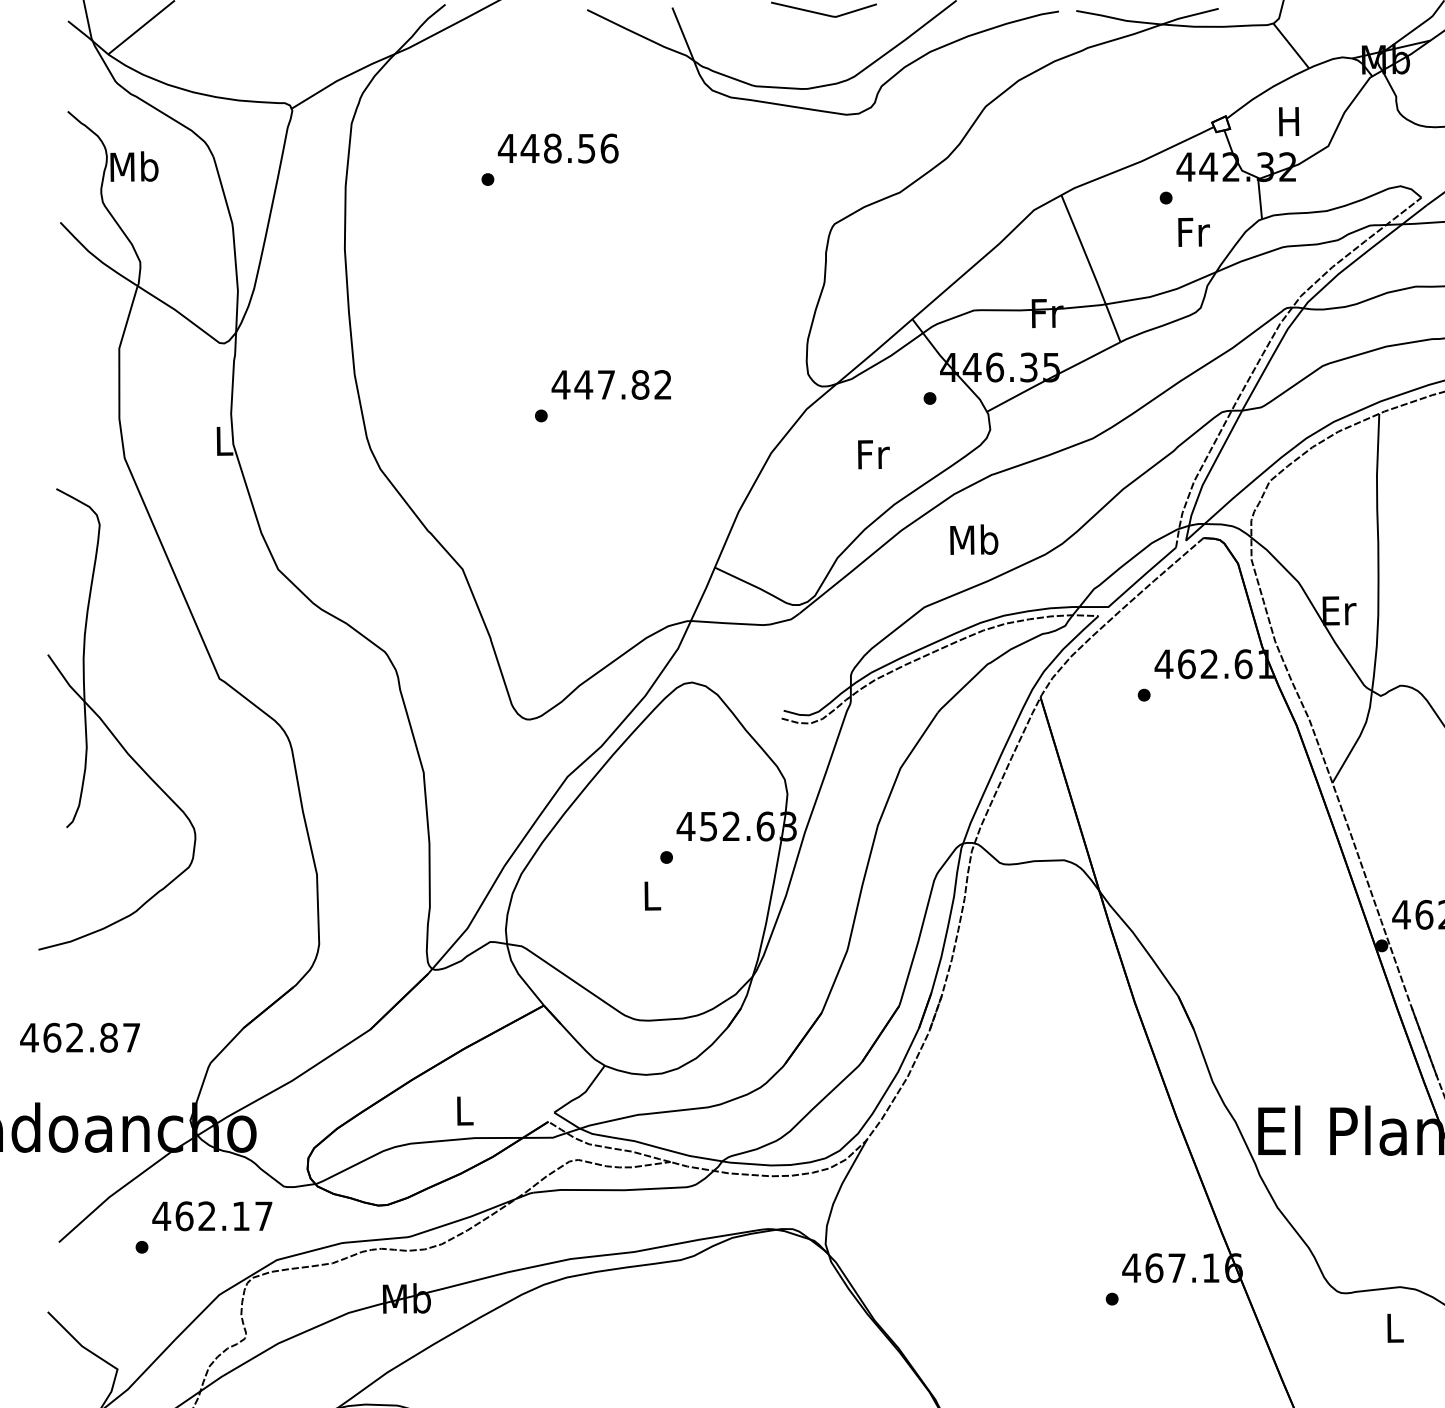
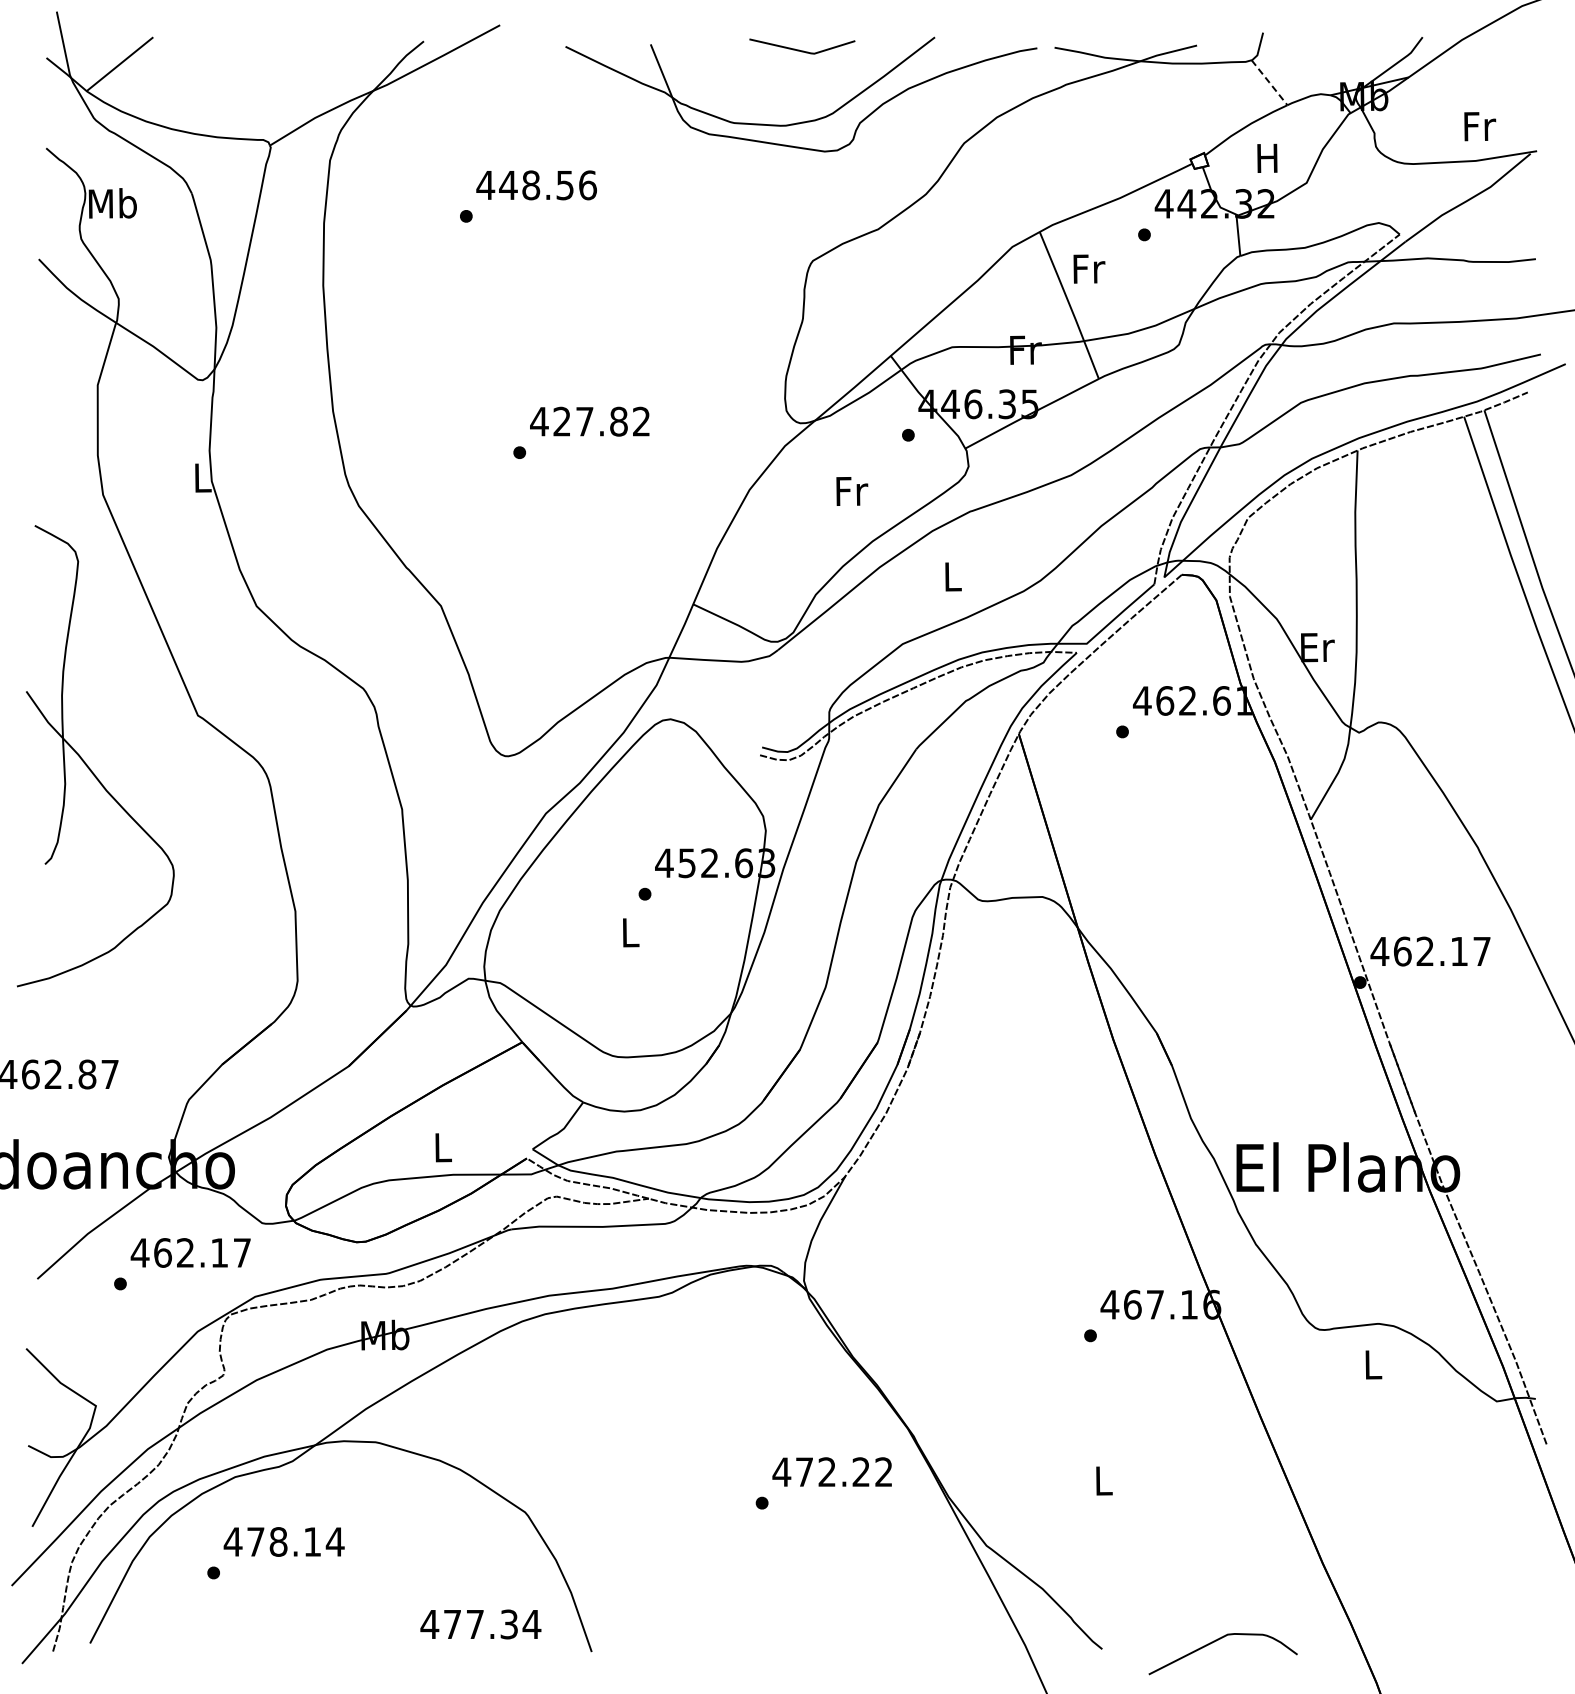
line: (1291, 45) -> (1269, 82), solid -> dashed
text: (1194, 231) -> (1089, 268), moved
text: (583, 384) -> (561, 421), 447.82 -> 427.82
text: (974, 539) -> (952, 576), Mb -> L

